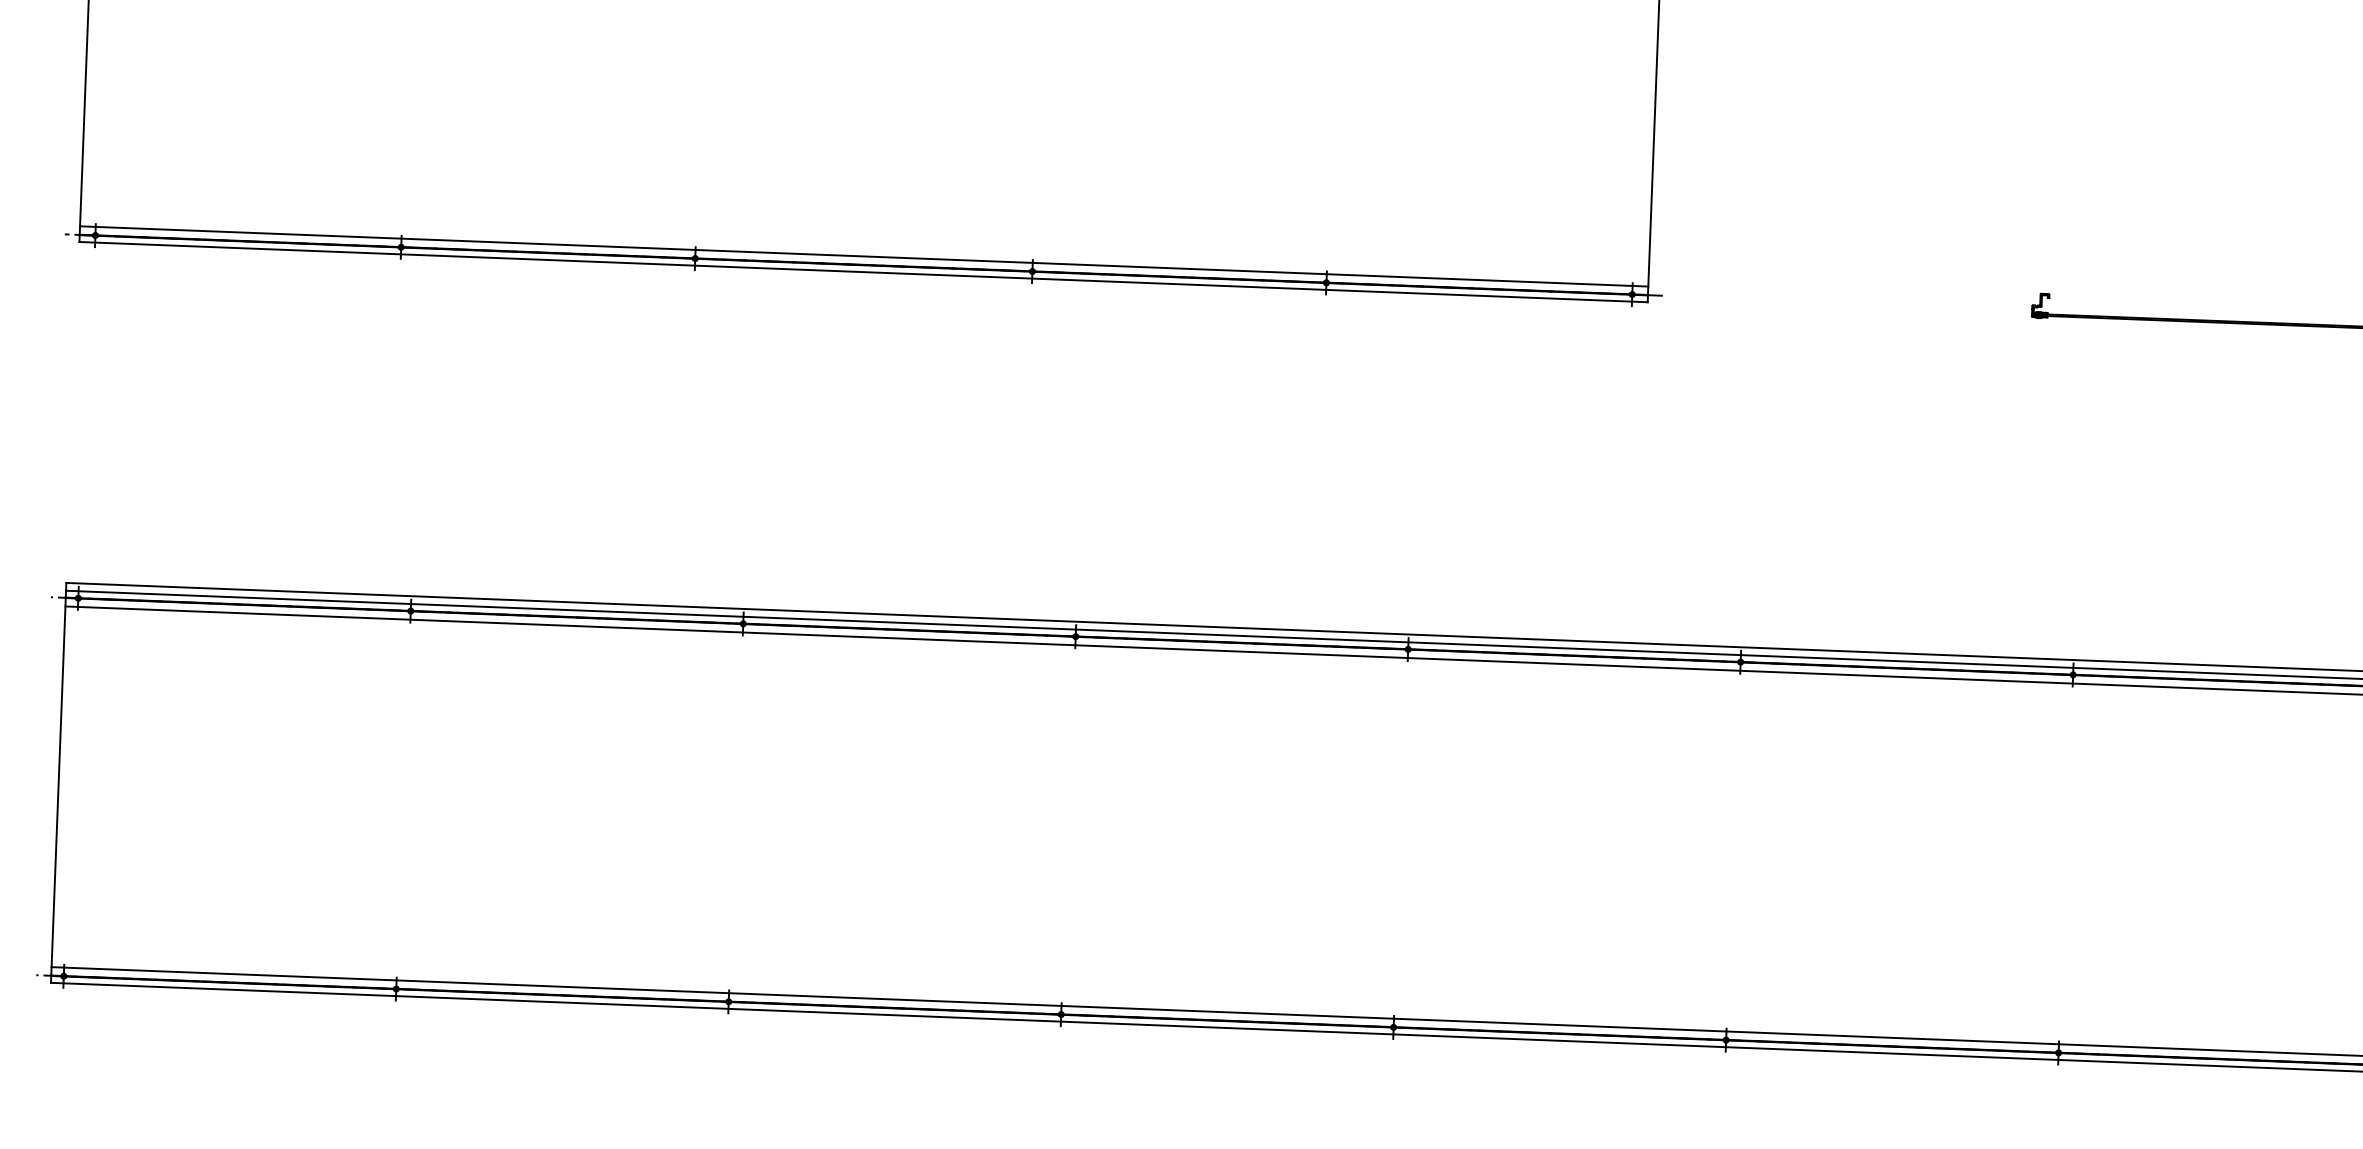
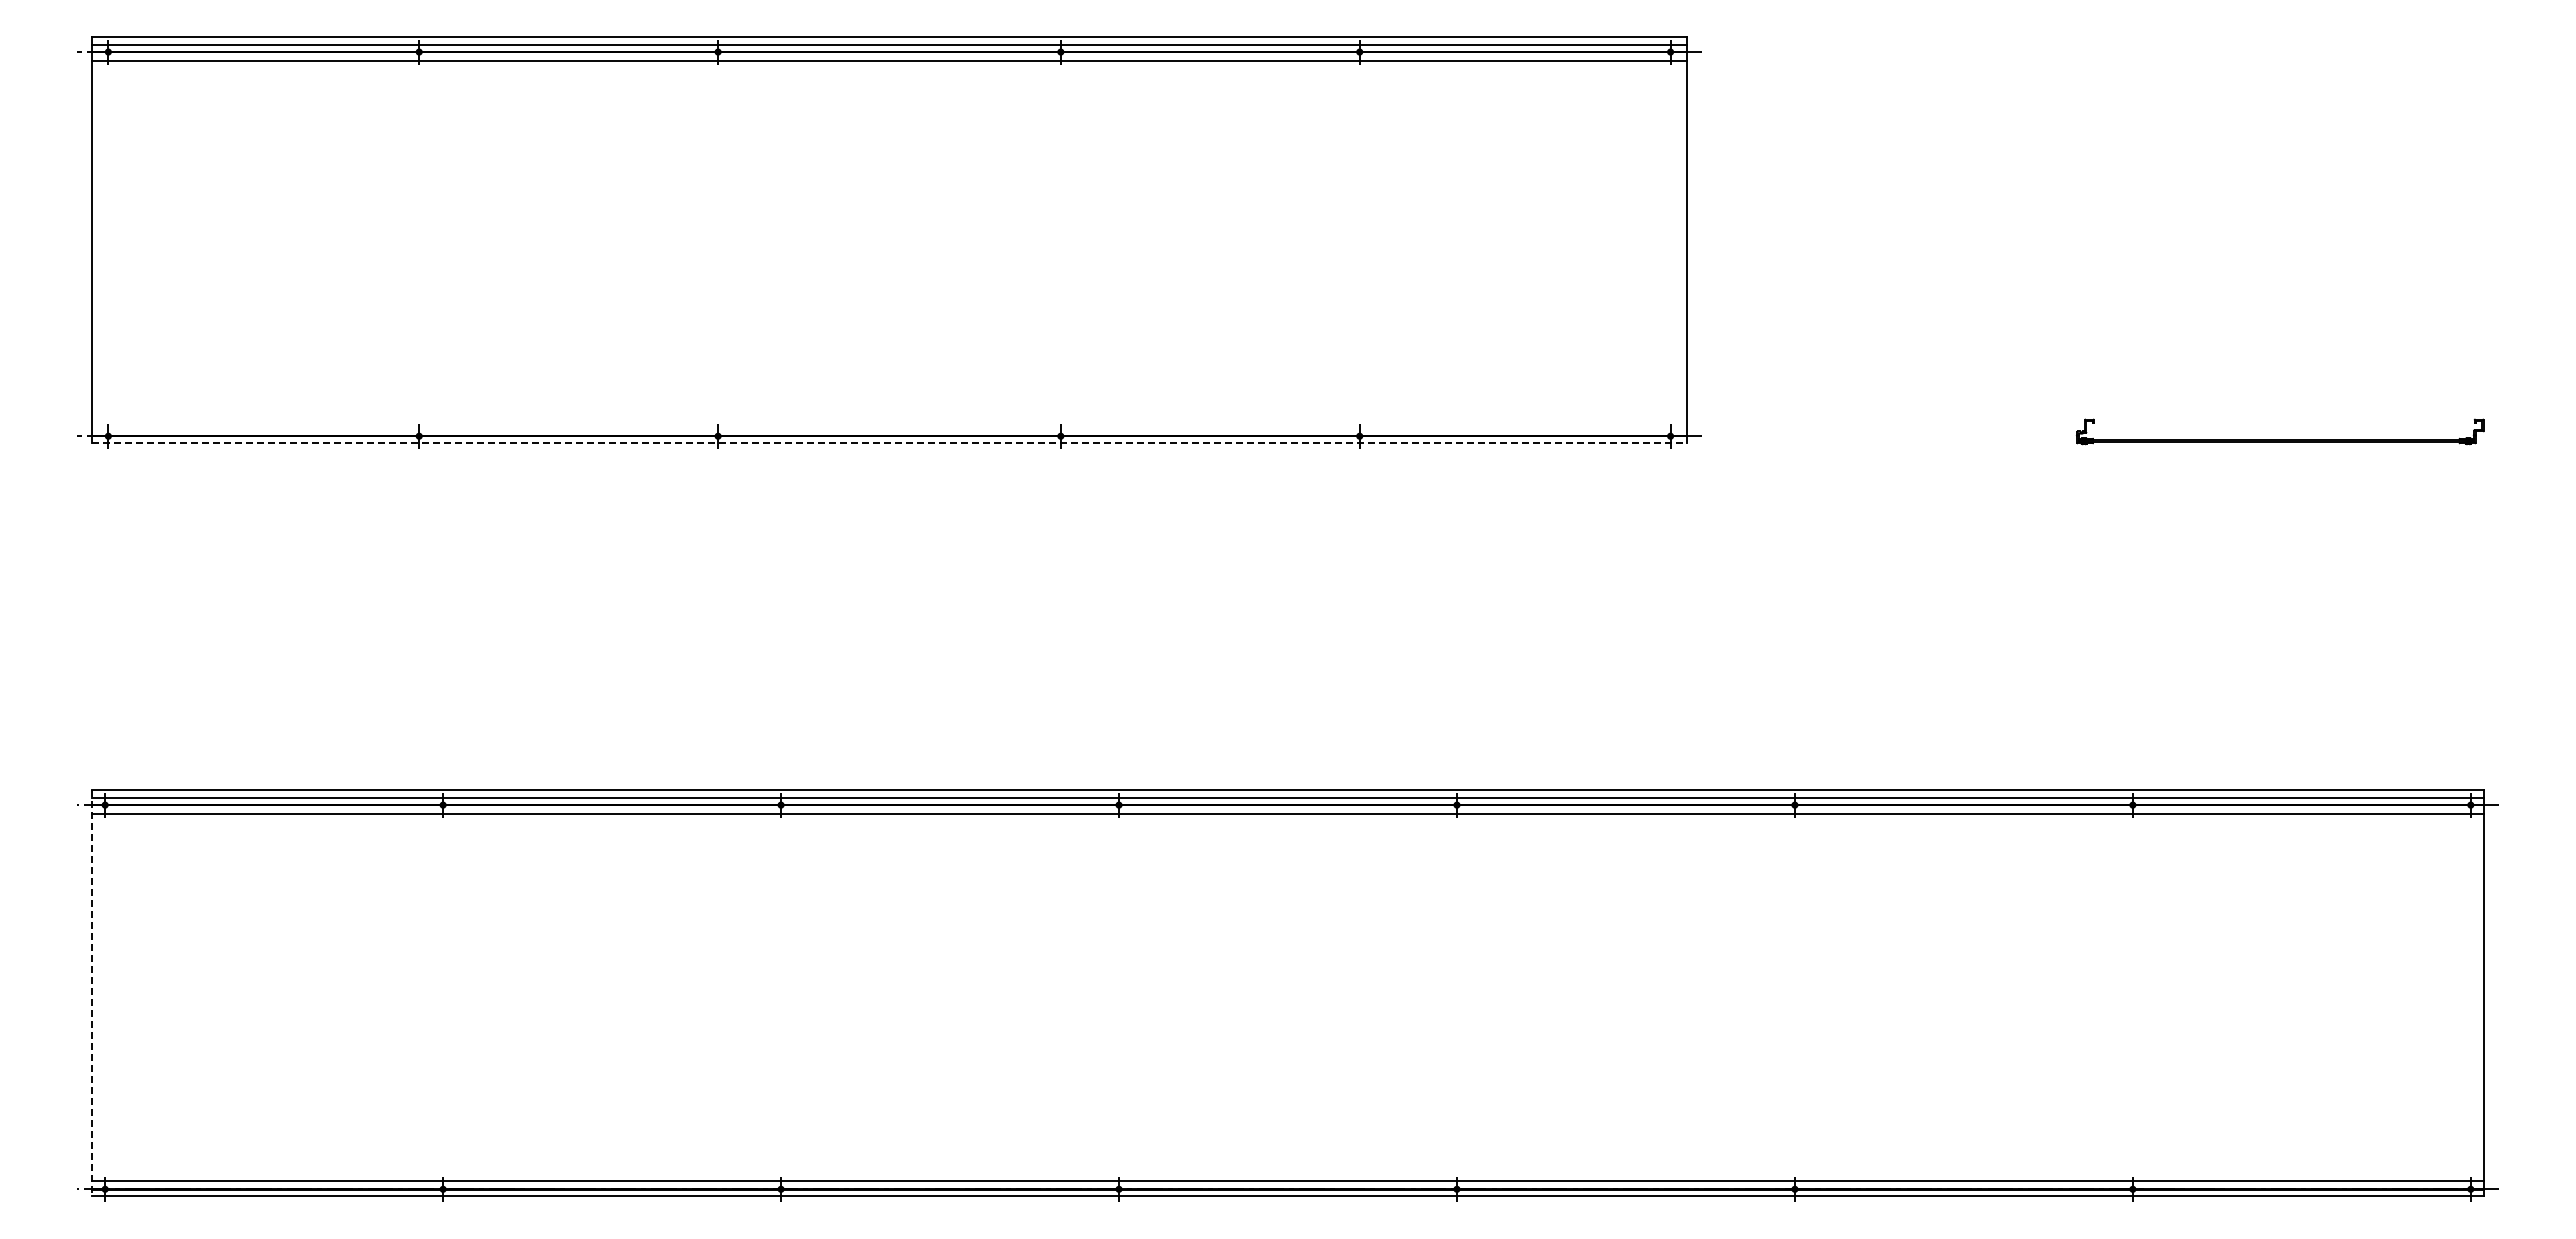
line: (864, 256) -> (889, 427), removed
line: (863, 272) -> (889, 443), solid -> dashed
line: (58, 783) -> (92, 993), solid -> dashed

